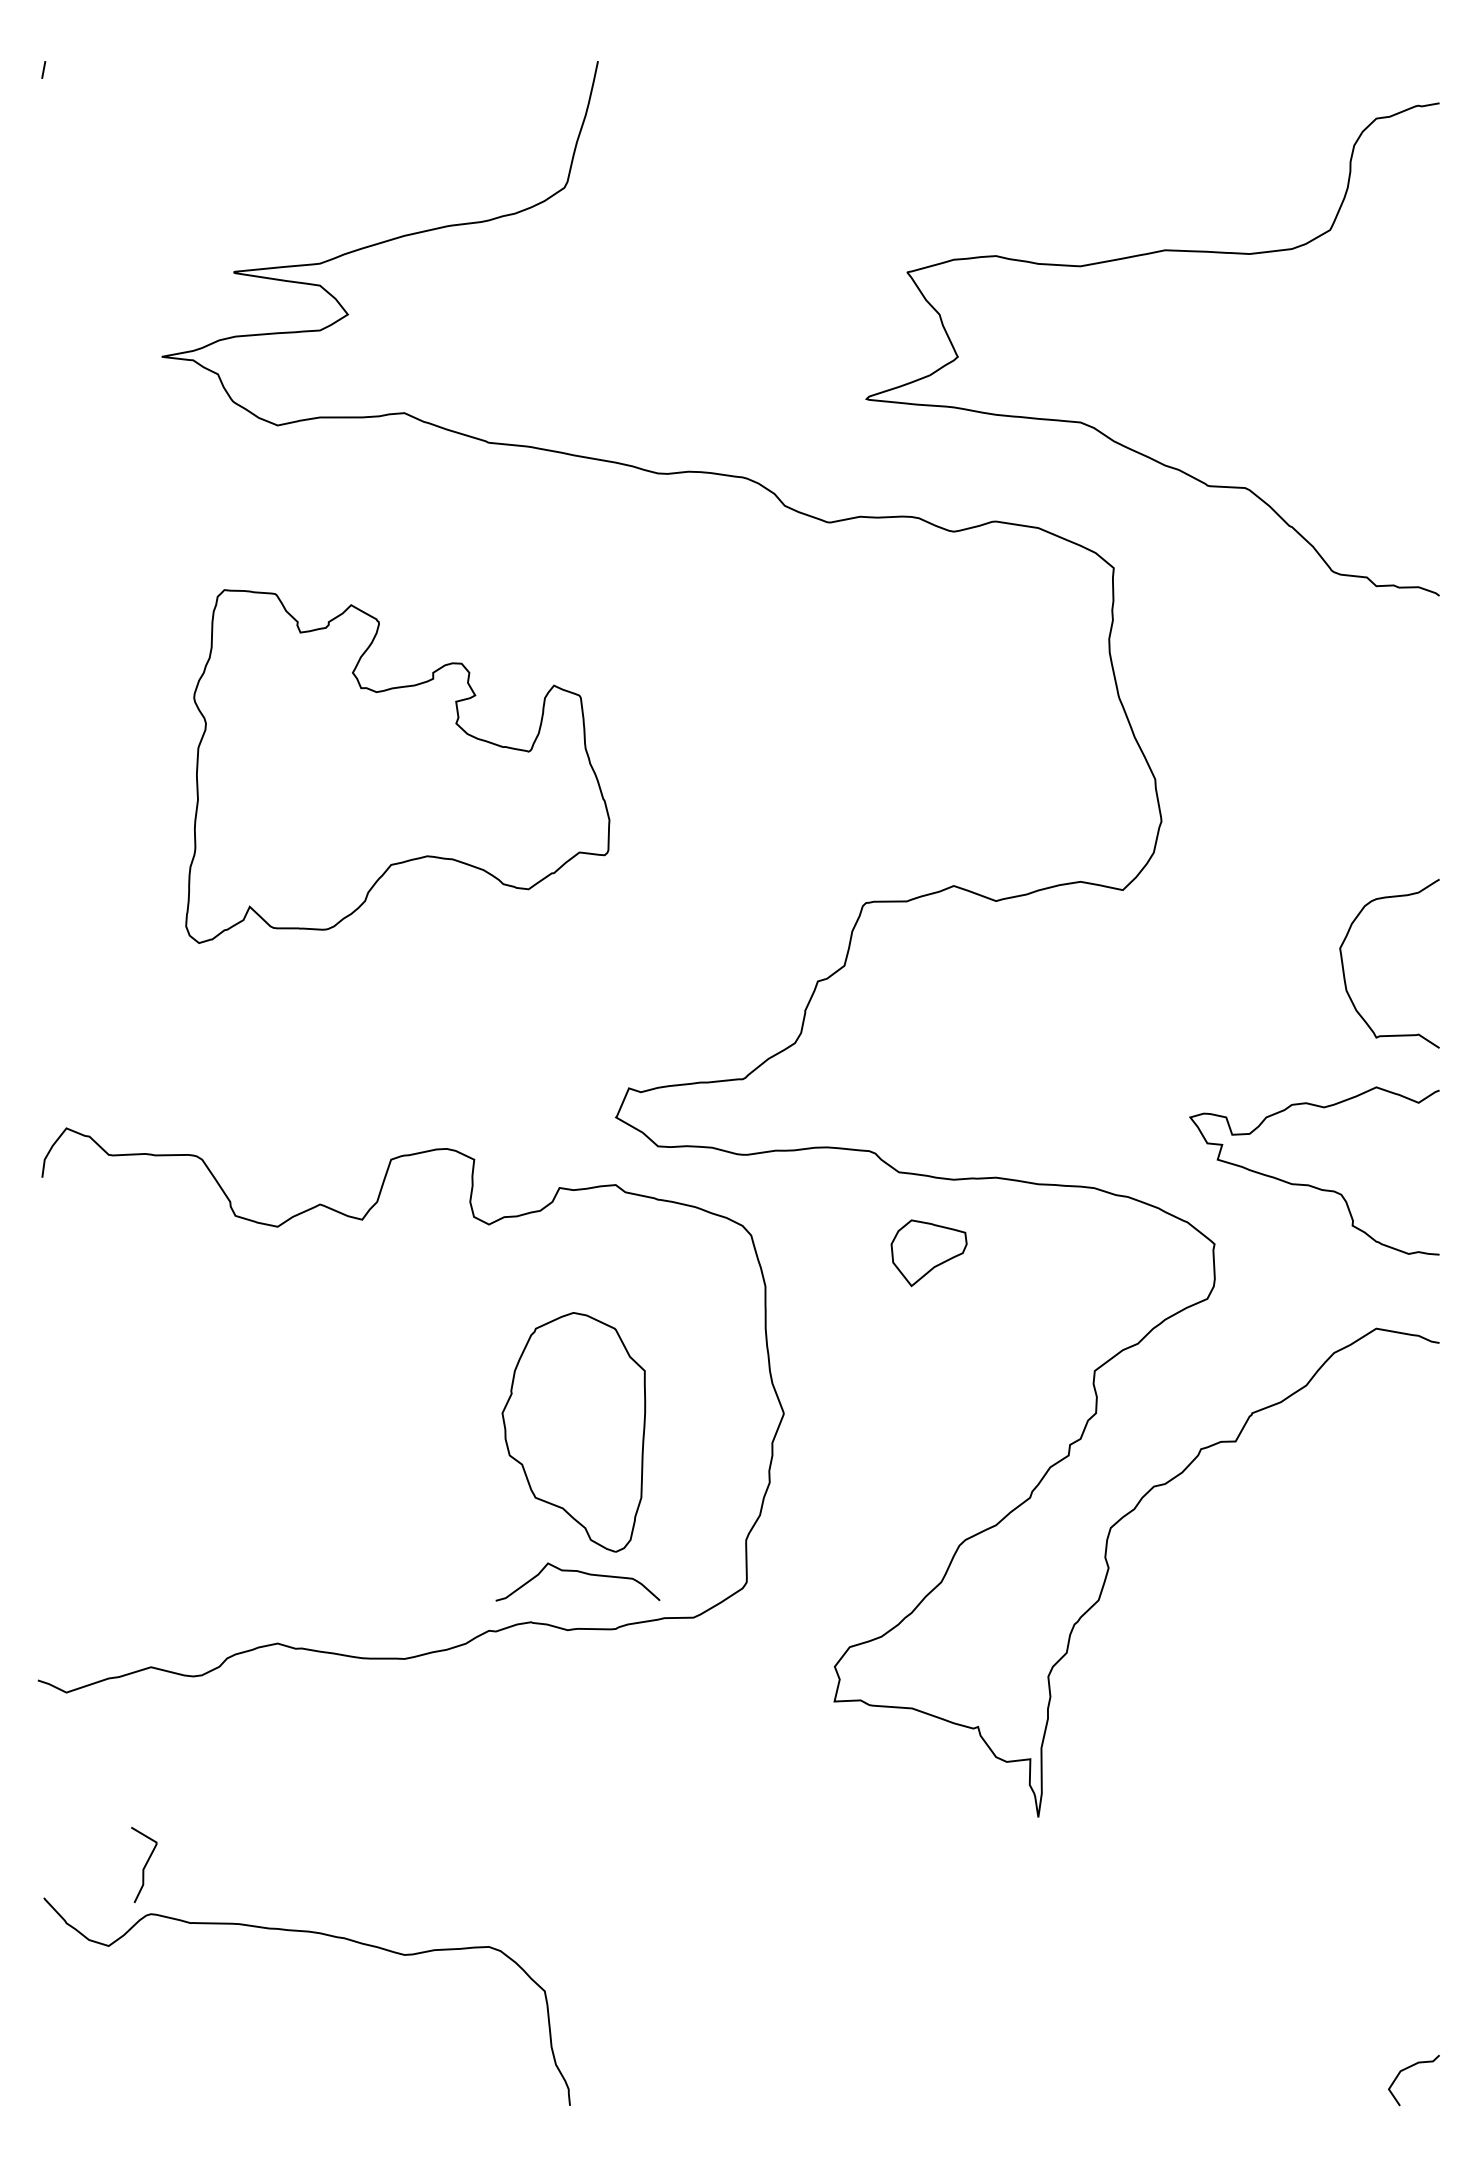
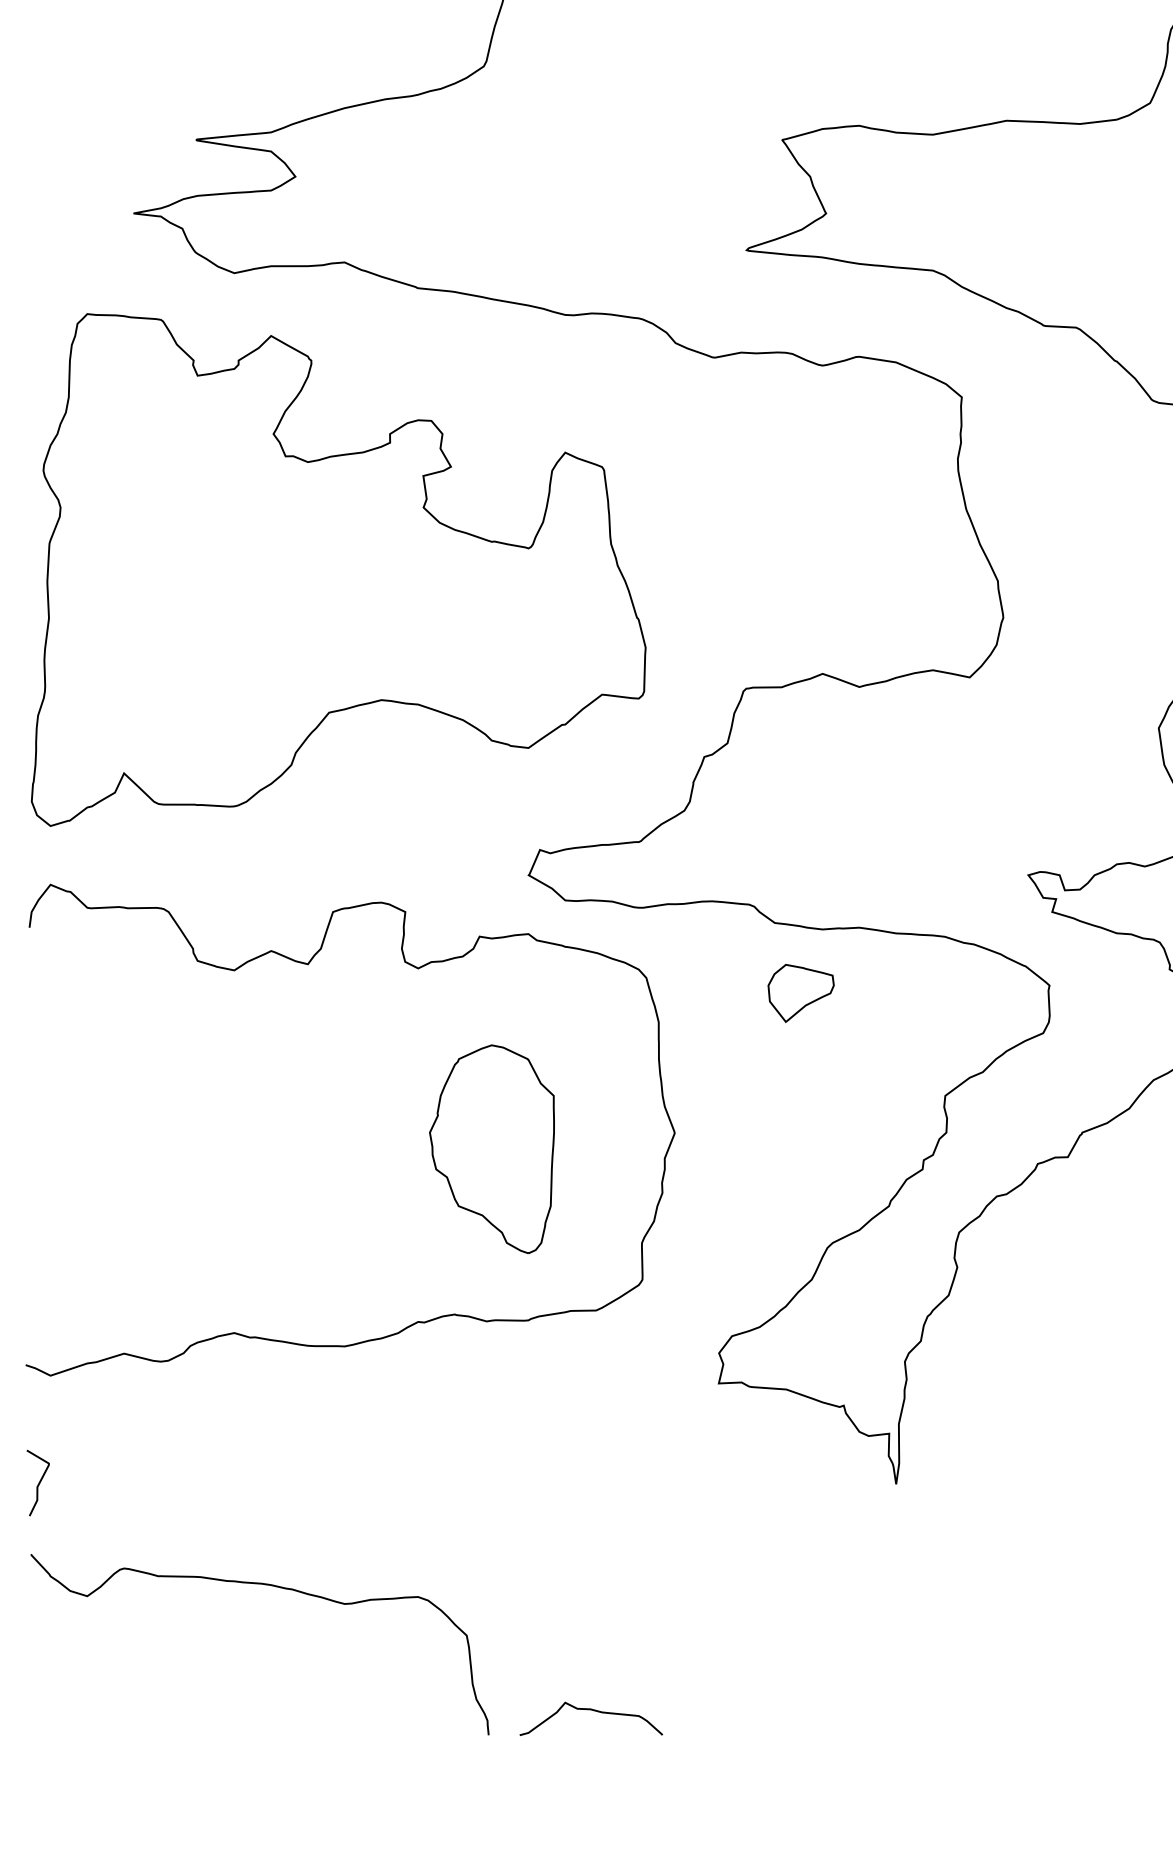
part: (397, 766) -> (338, 569), size x1.67
curve: (581, 1573) -> (594, 1711), moved
curve: (145, 1864) -> (39, 1482), moved

